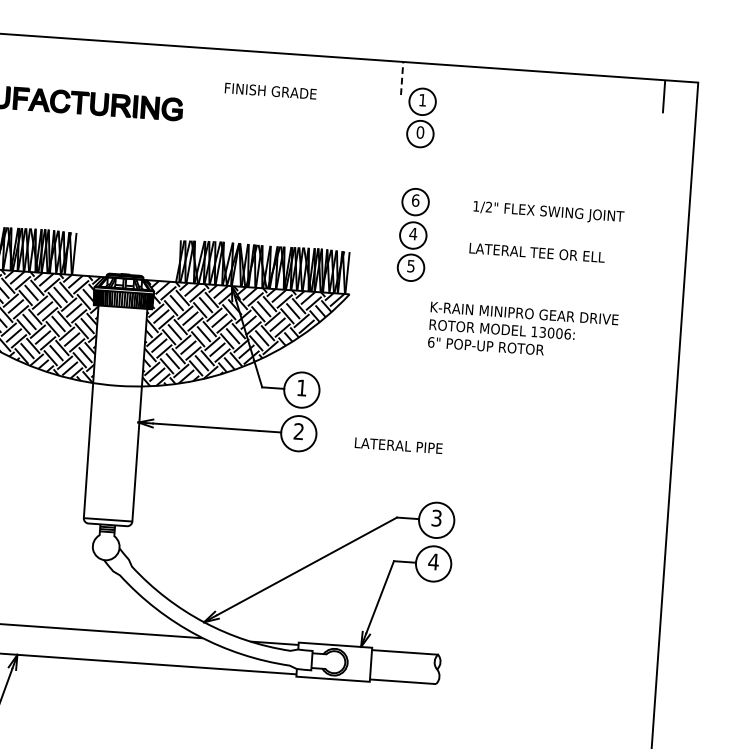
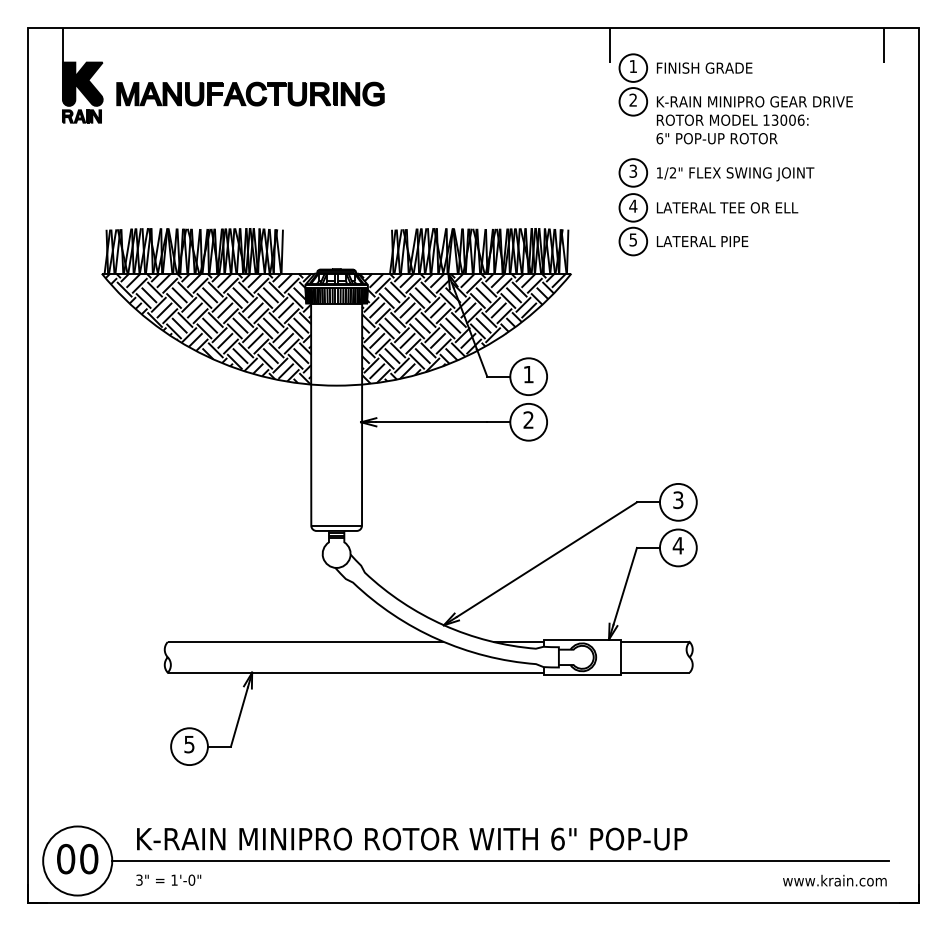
line: (402, 77) -> (610, 44), dashed -> solid
text: (270, 90) -> (704, 67), moved
text: (420, 131) -> (633, 99), 0 -> 2
text: (415, 199) -> (633, 170), 6 -> 3
text: (548, 212) -> (735, 174), moved
text: (537, 252) -> (727, 207), moved
text: (523, 331) -> (754, 120), moved
text: (398, 445) -> (702, 241), moved

